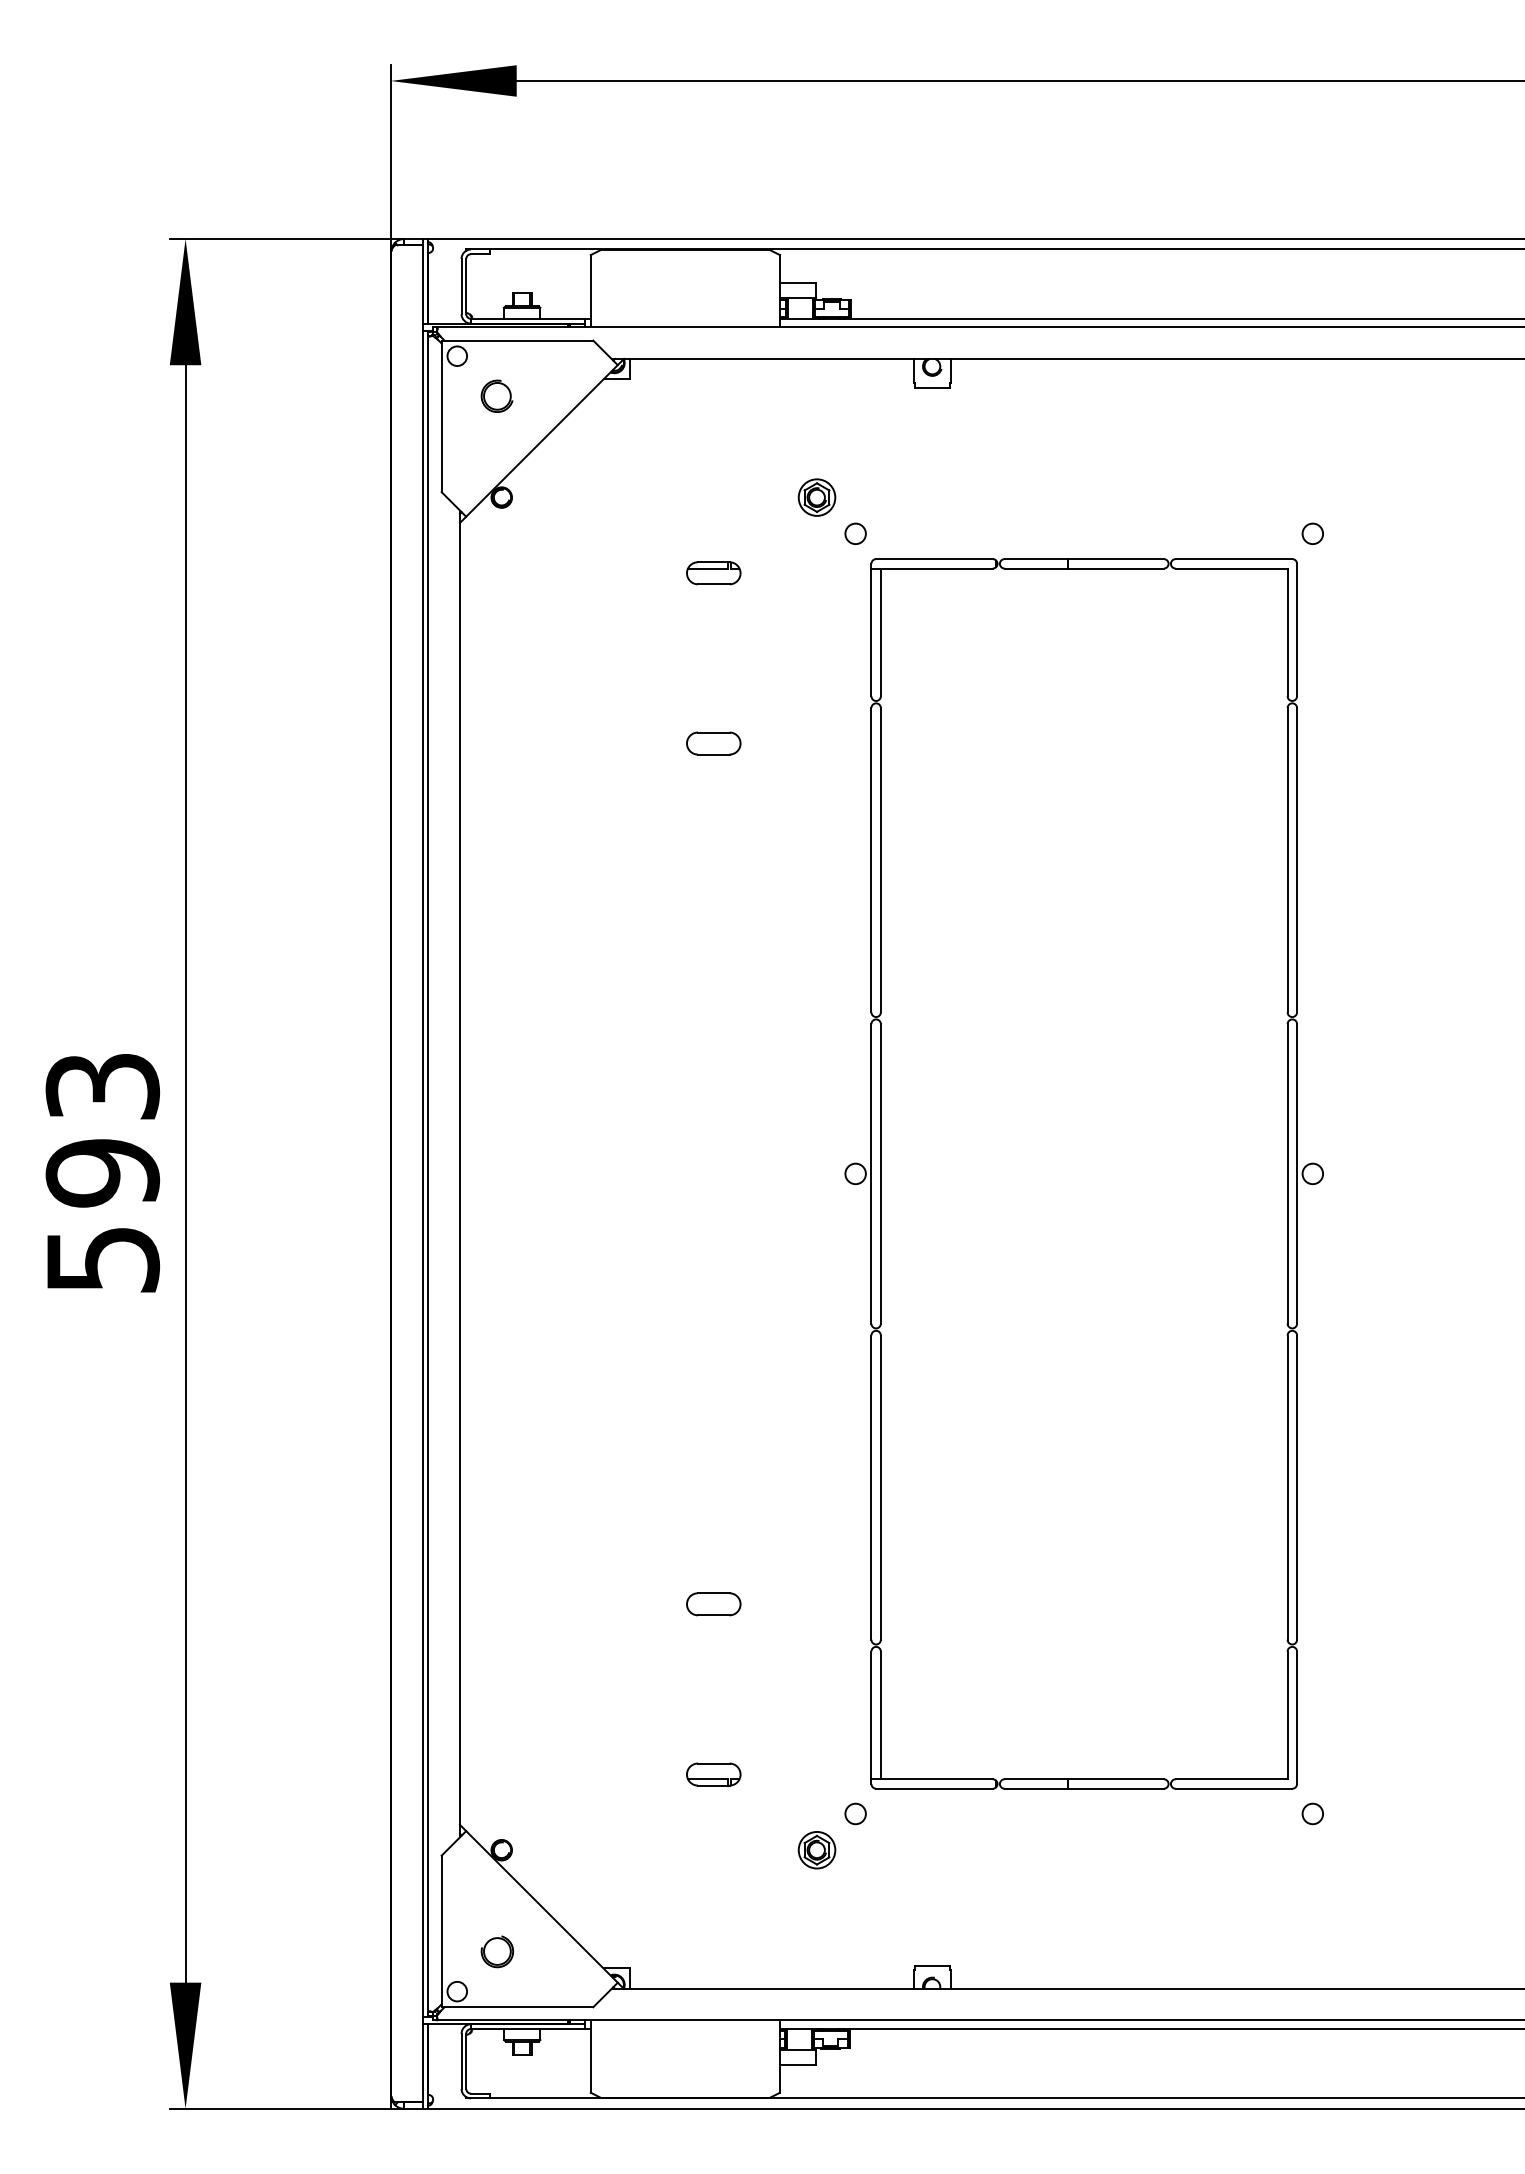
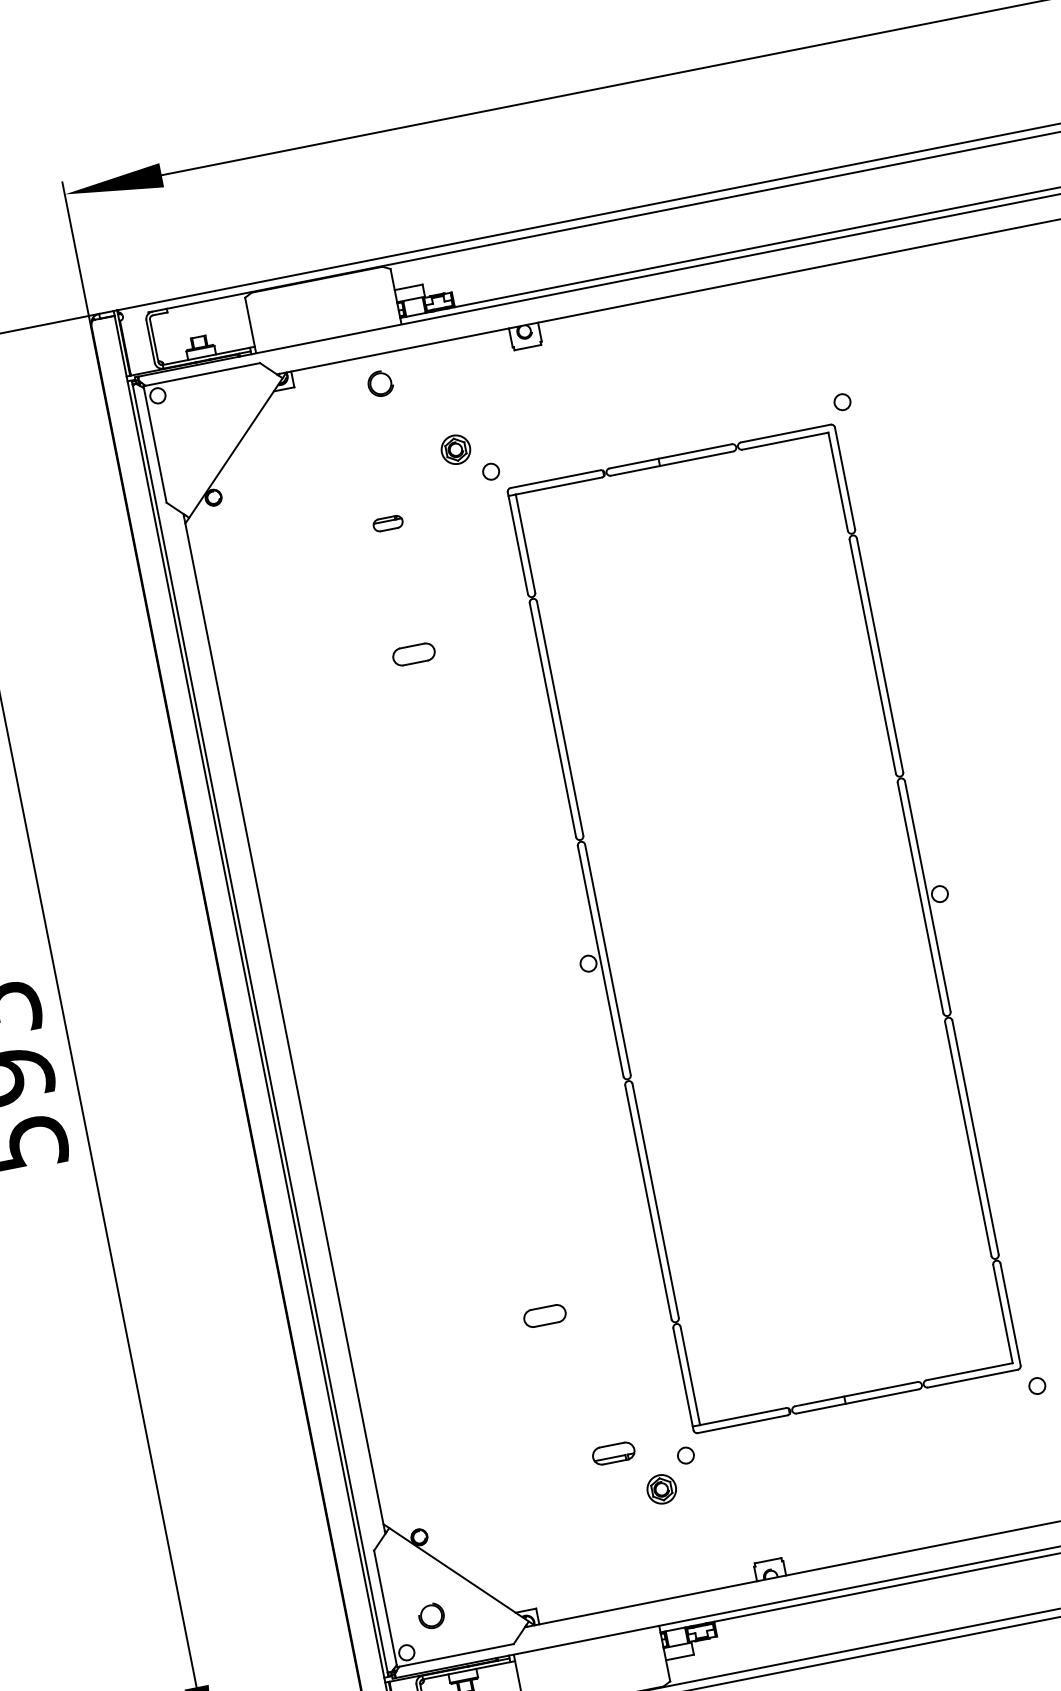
part: (496, 395) -> (380, 383), moved
part: (713, 573) -> (387, 523), size x0.7
part: (713, 1774) -> (613, 1453), moved

